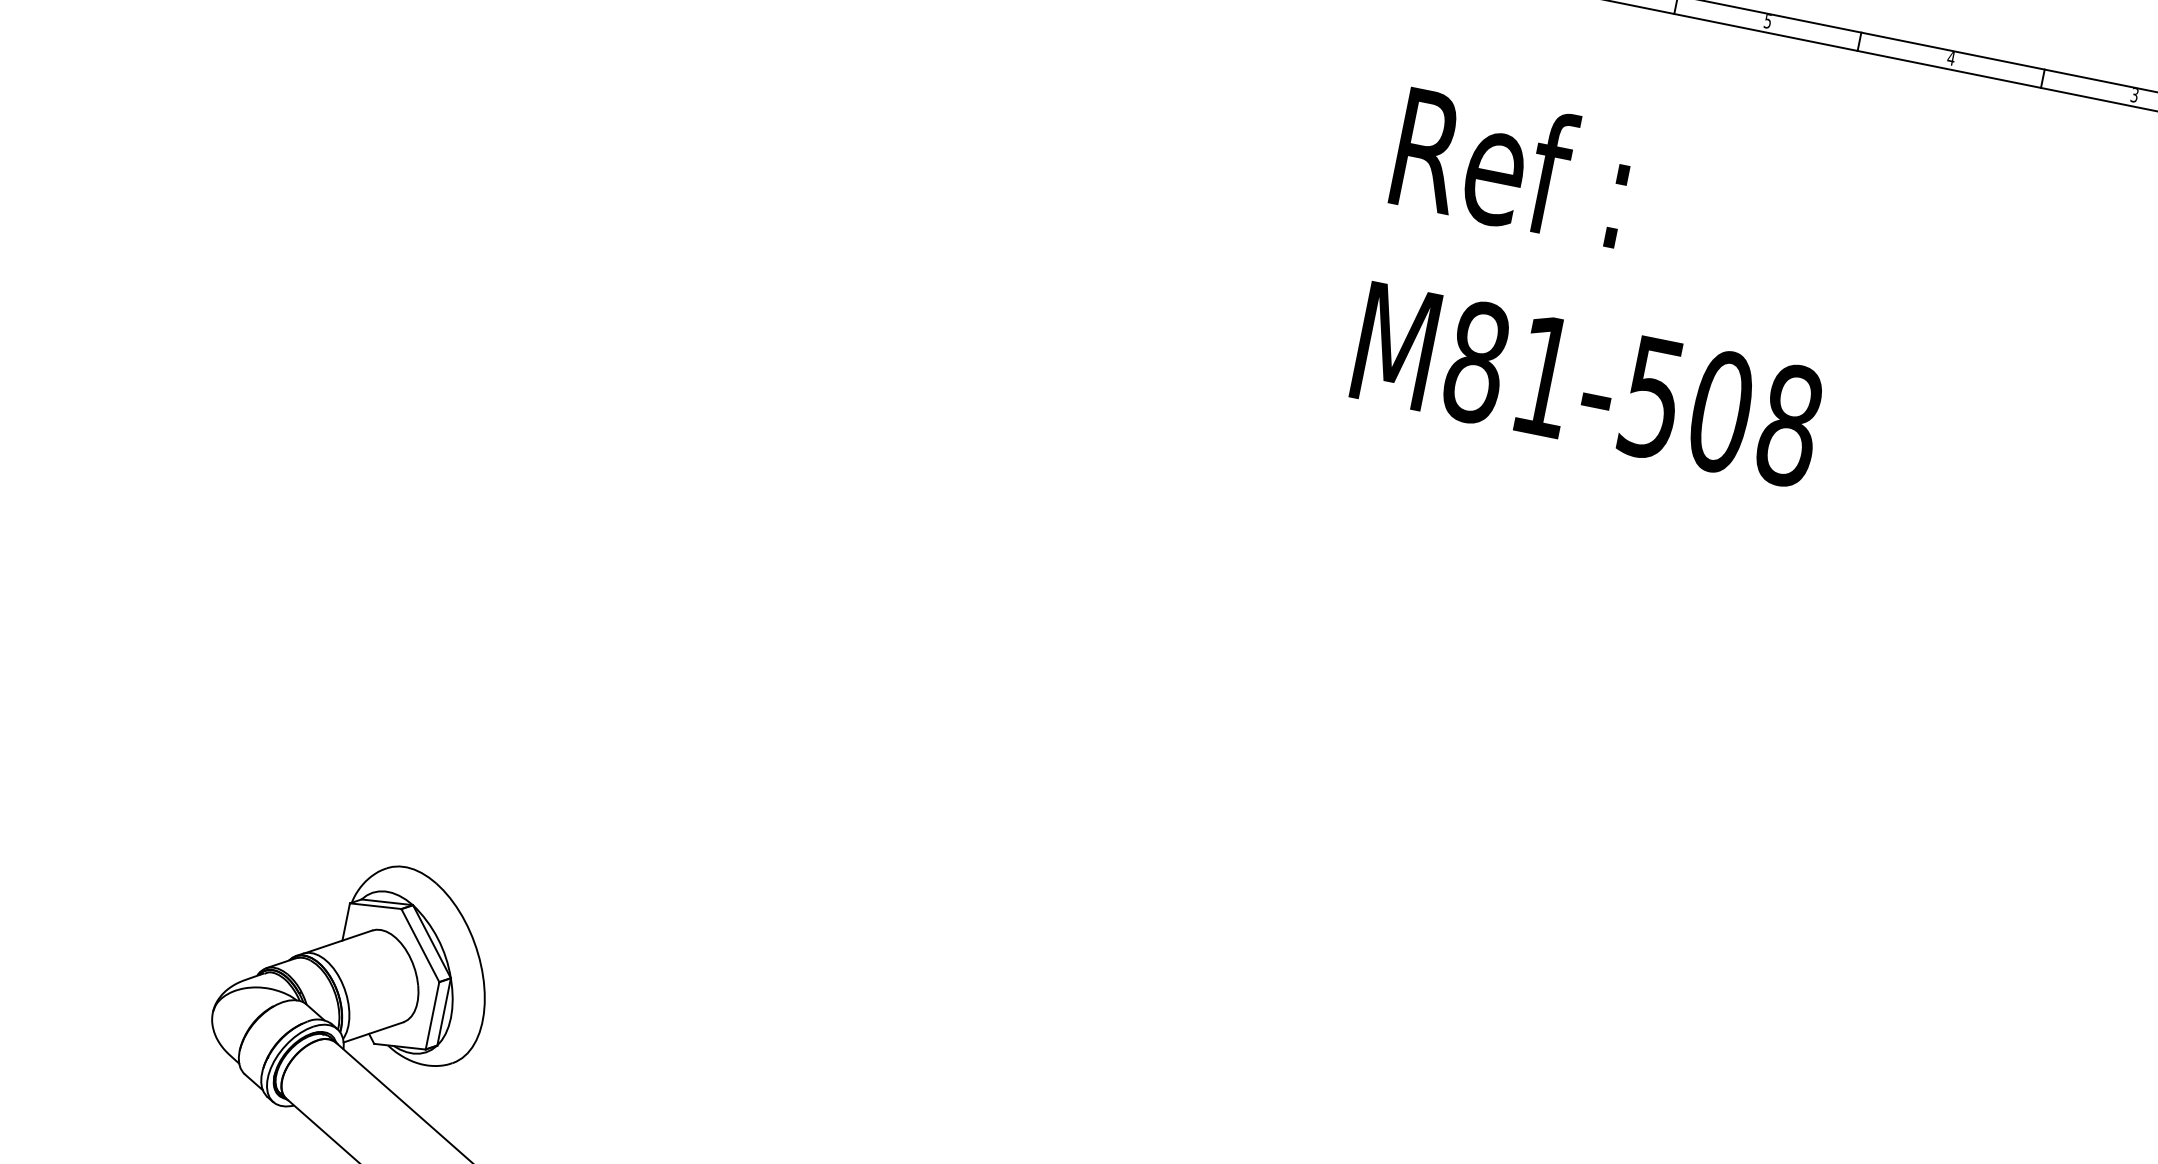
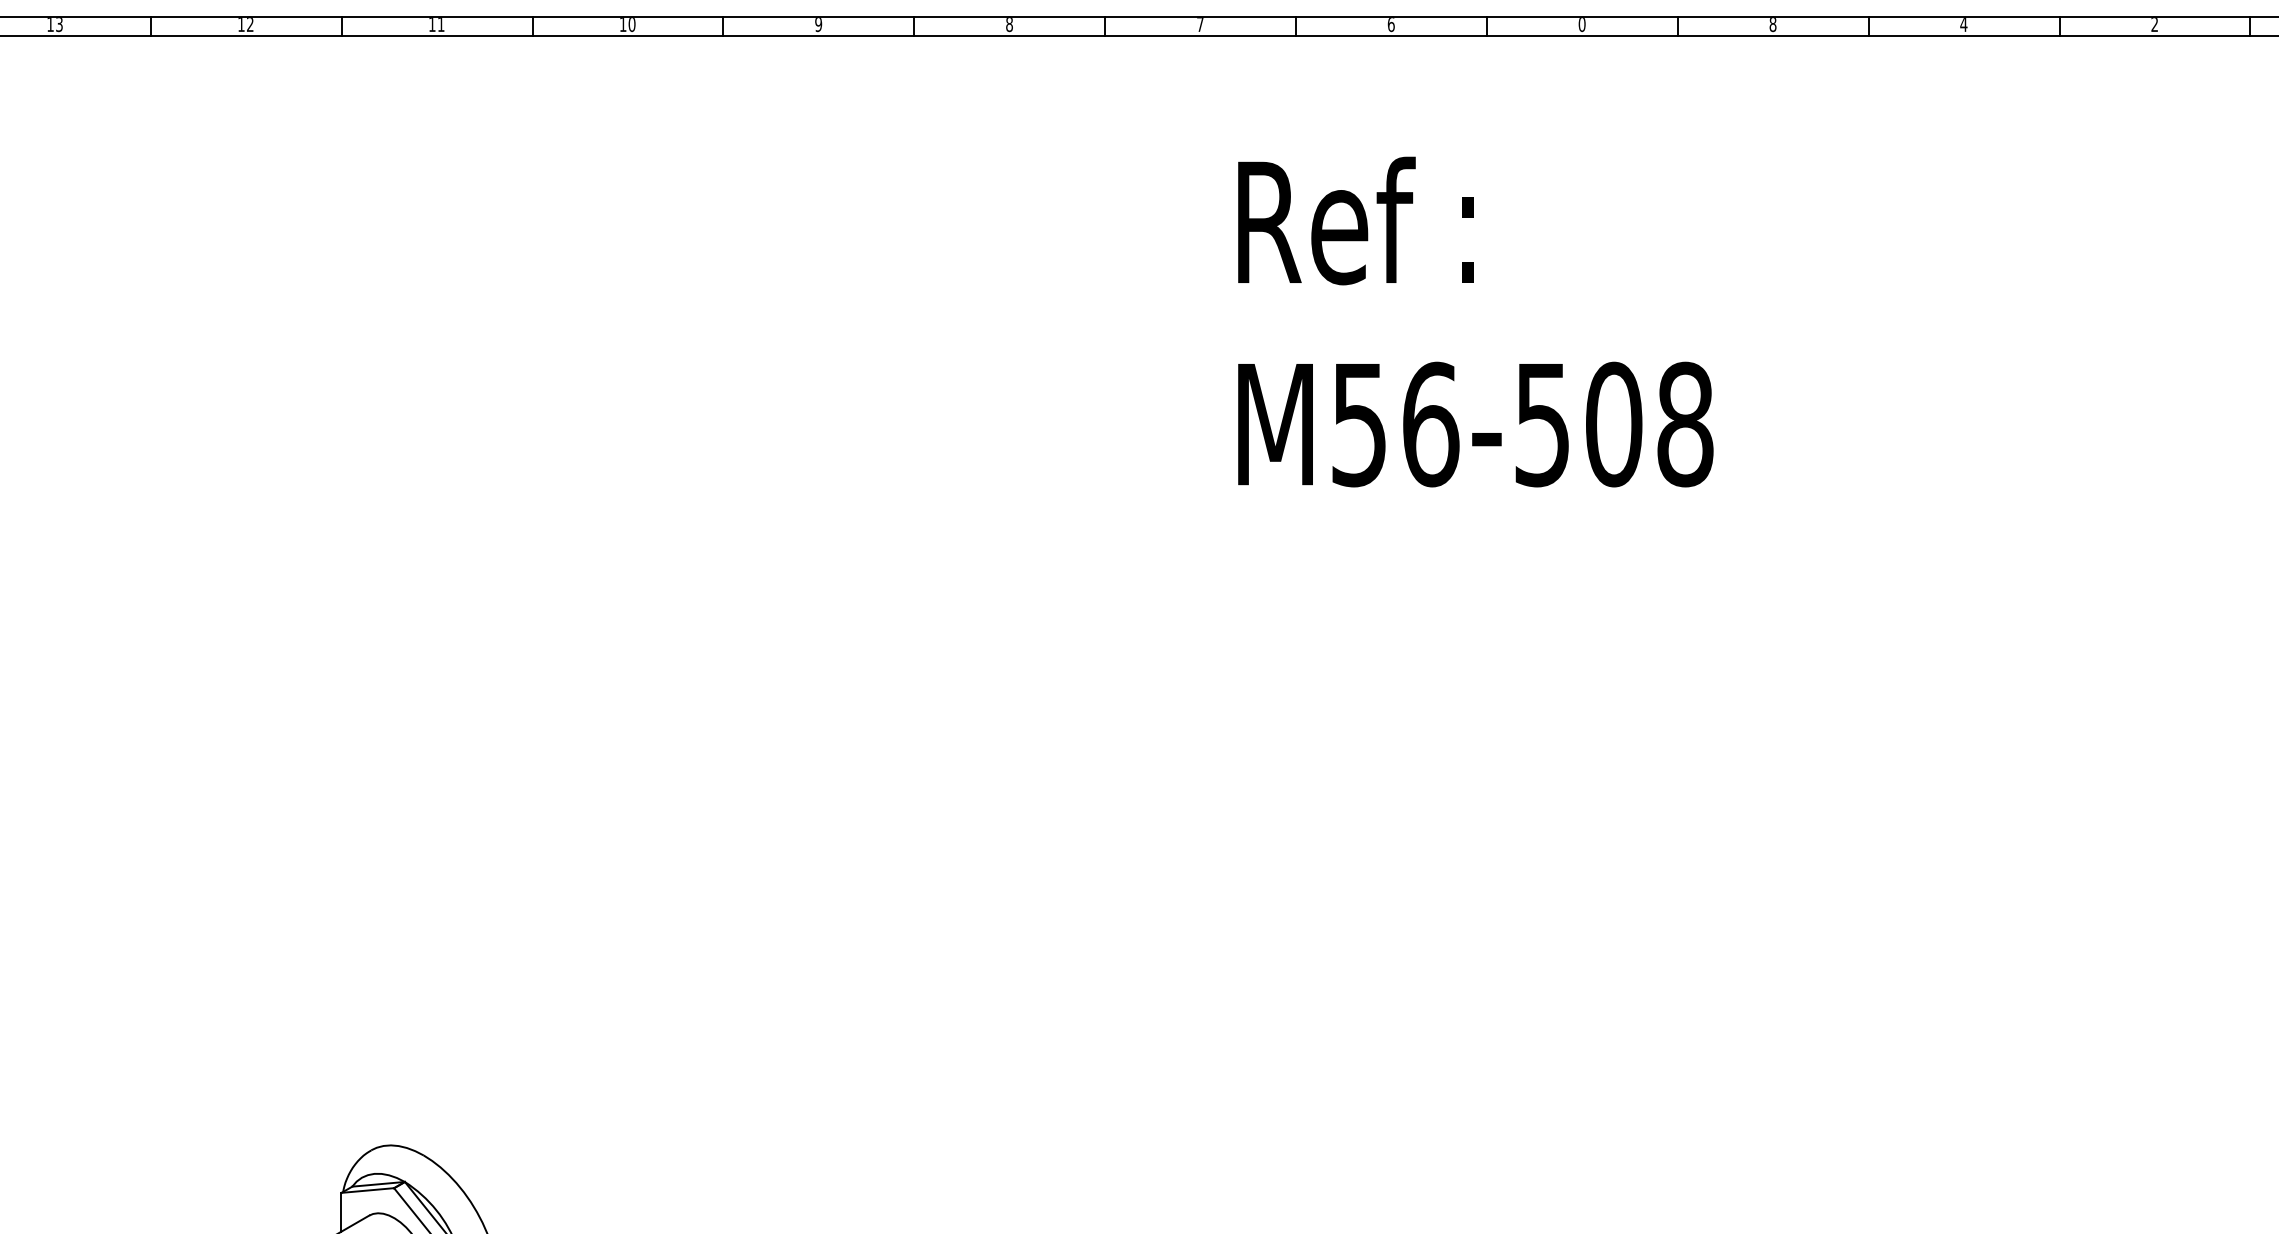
text: (1767, 22) -> (1581, 25), 5 -> 0
text: (1950, 59) -> (1772, 25), 4 -> 8
text: (2134, 96) -> (1963, 25), 3 -> 4
text: (1511, 369) -> (1395, 424), ^JM81-508 -> ^JM56-508

